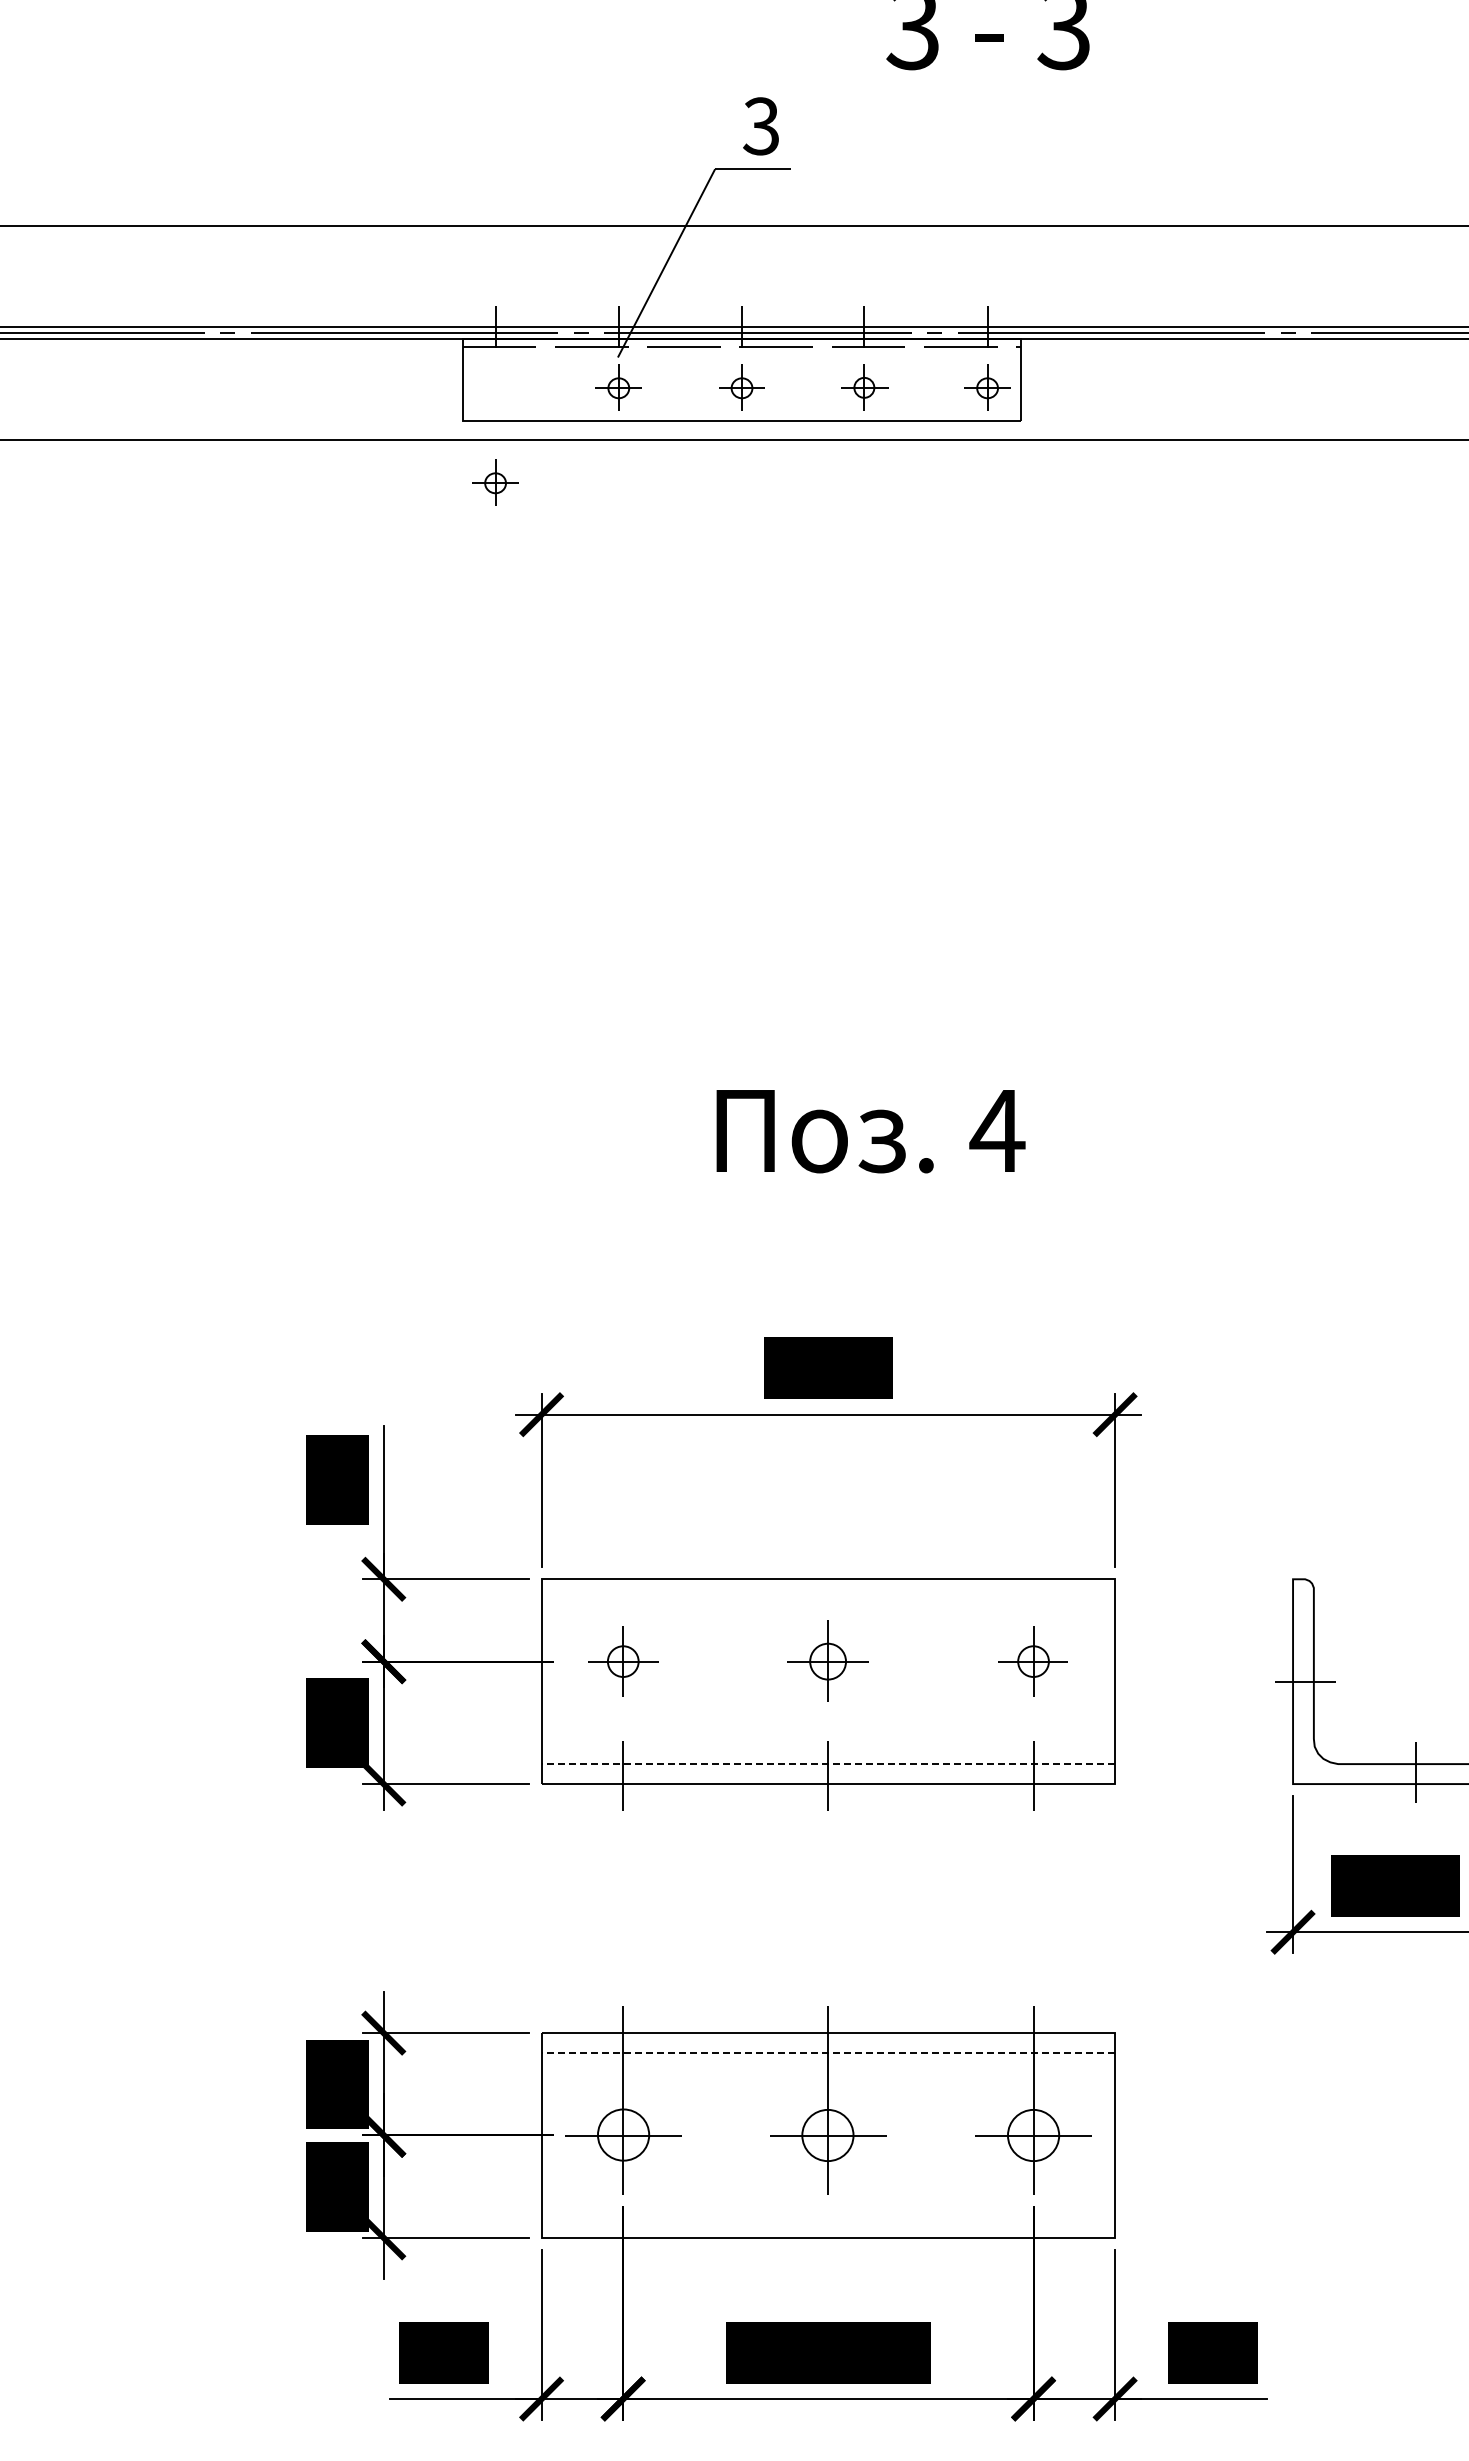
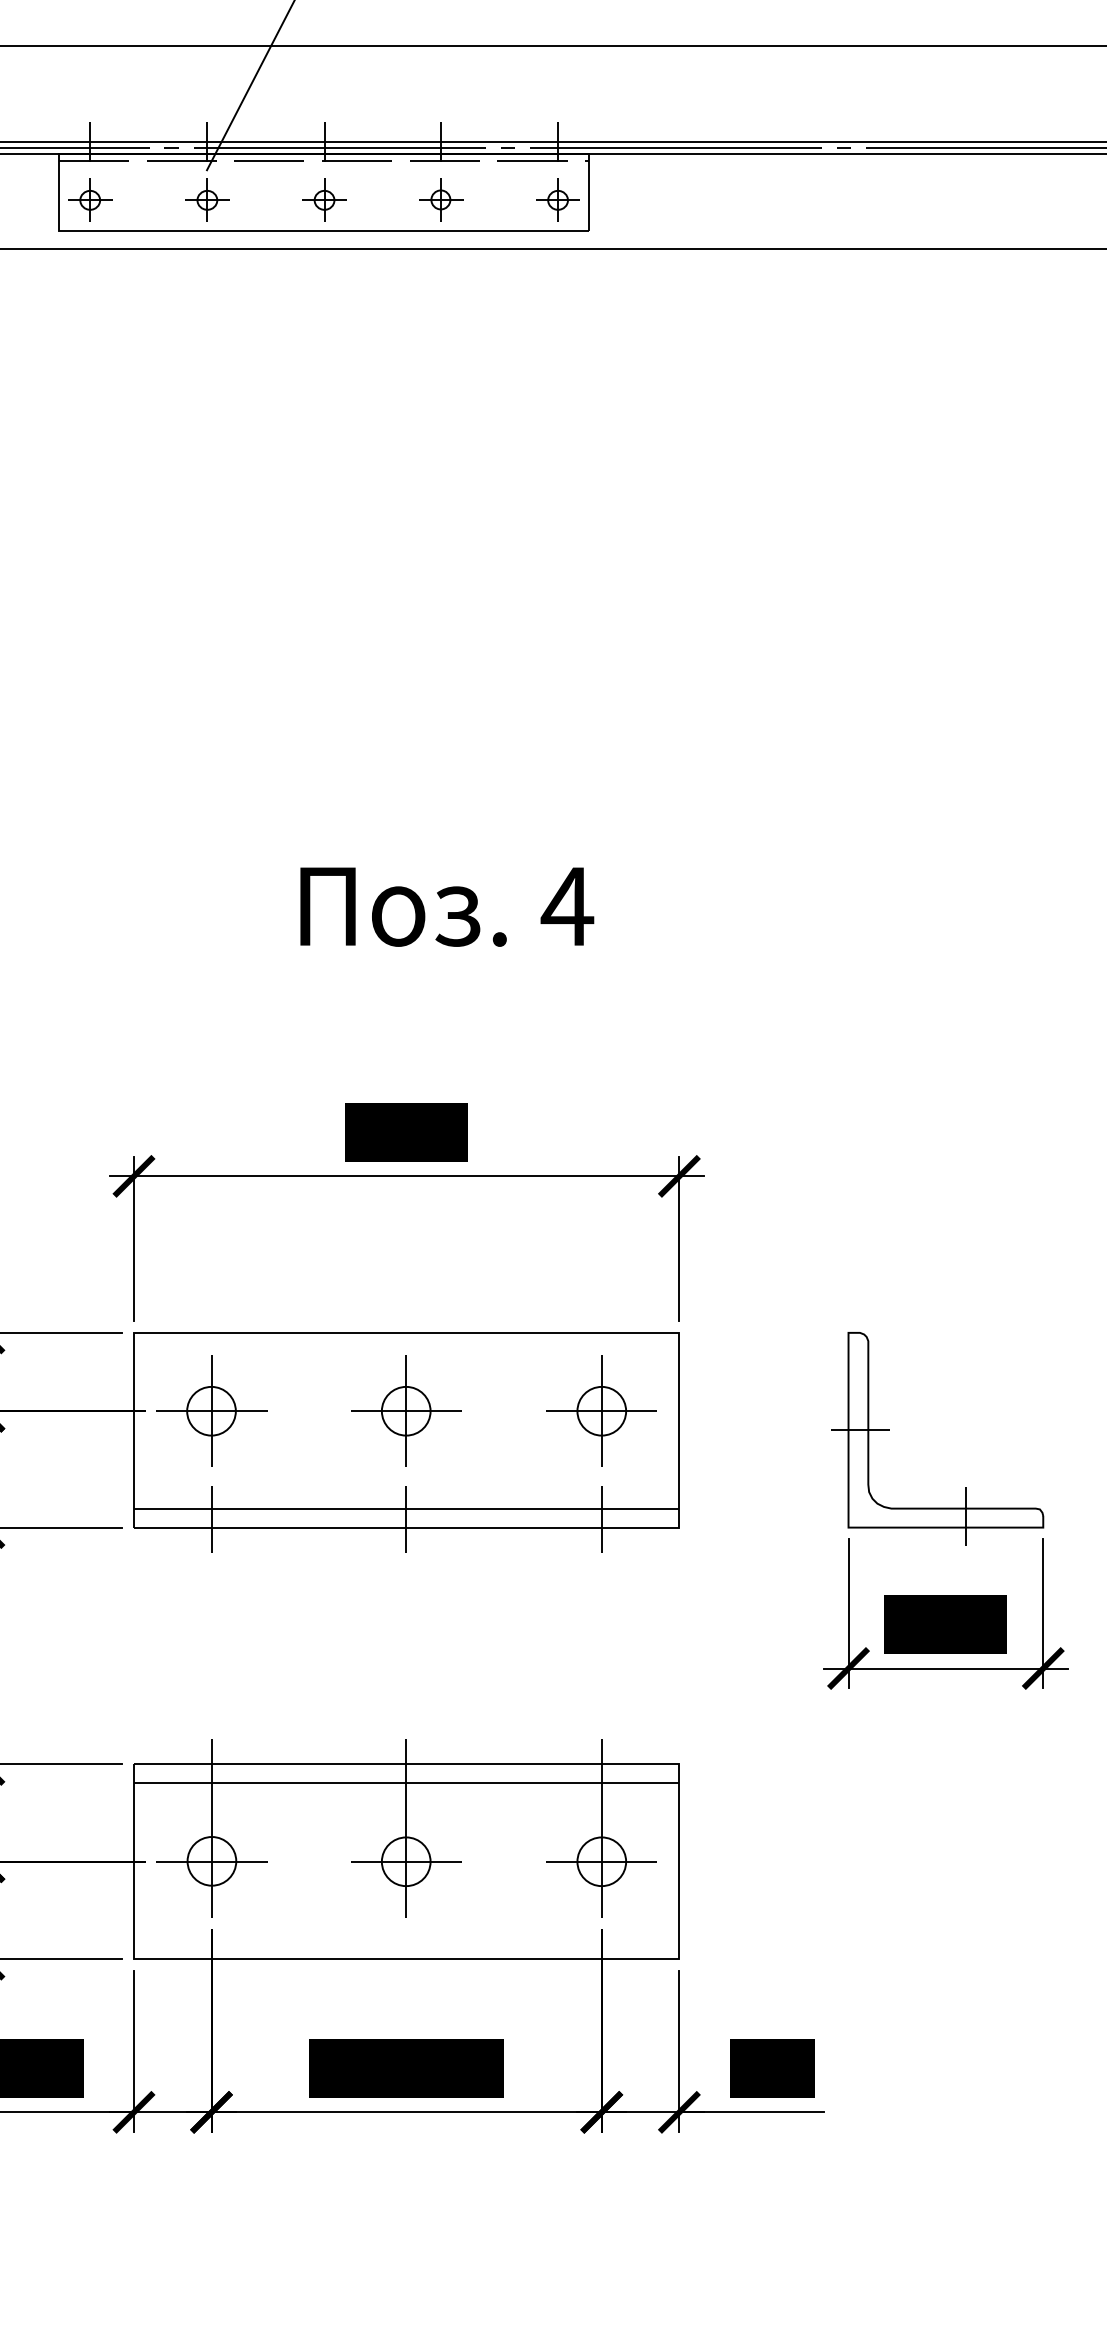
part: (495, 482) -> (90, 199), moved
part: (623, 1661) -> (211, 1411), size x1.67
part: (828, 1661) -> (406, 1411), size x1.43
part: (1033, 1661) -> (601, 1411), size x1.67
line: (828, 1764) -> (406, 1508), dashed -> solid
line: (828, 2053) -> (406, 1783), dashed -> solid

